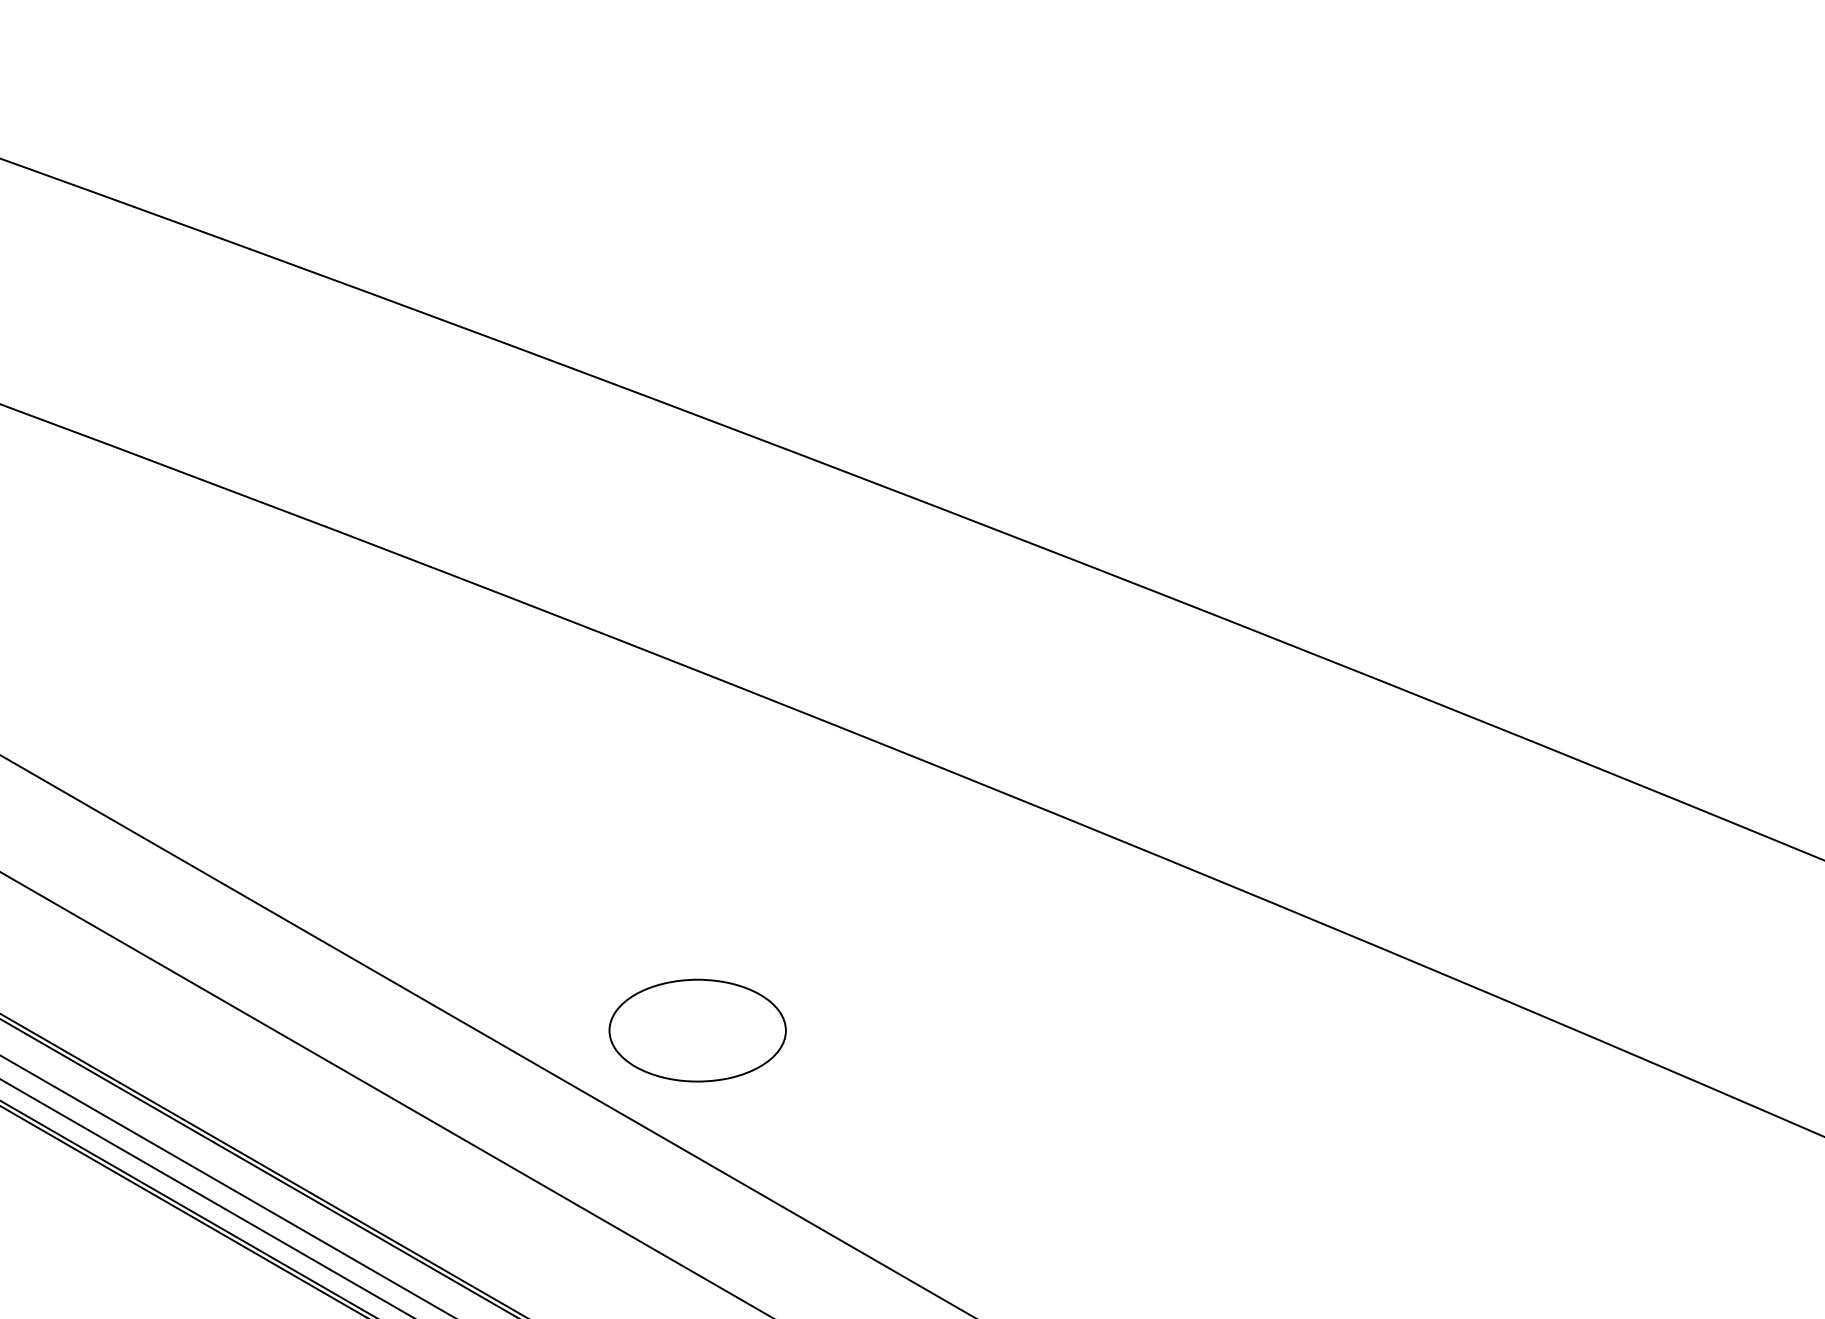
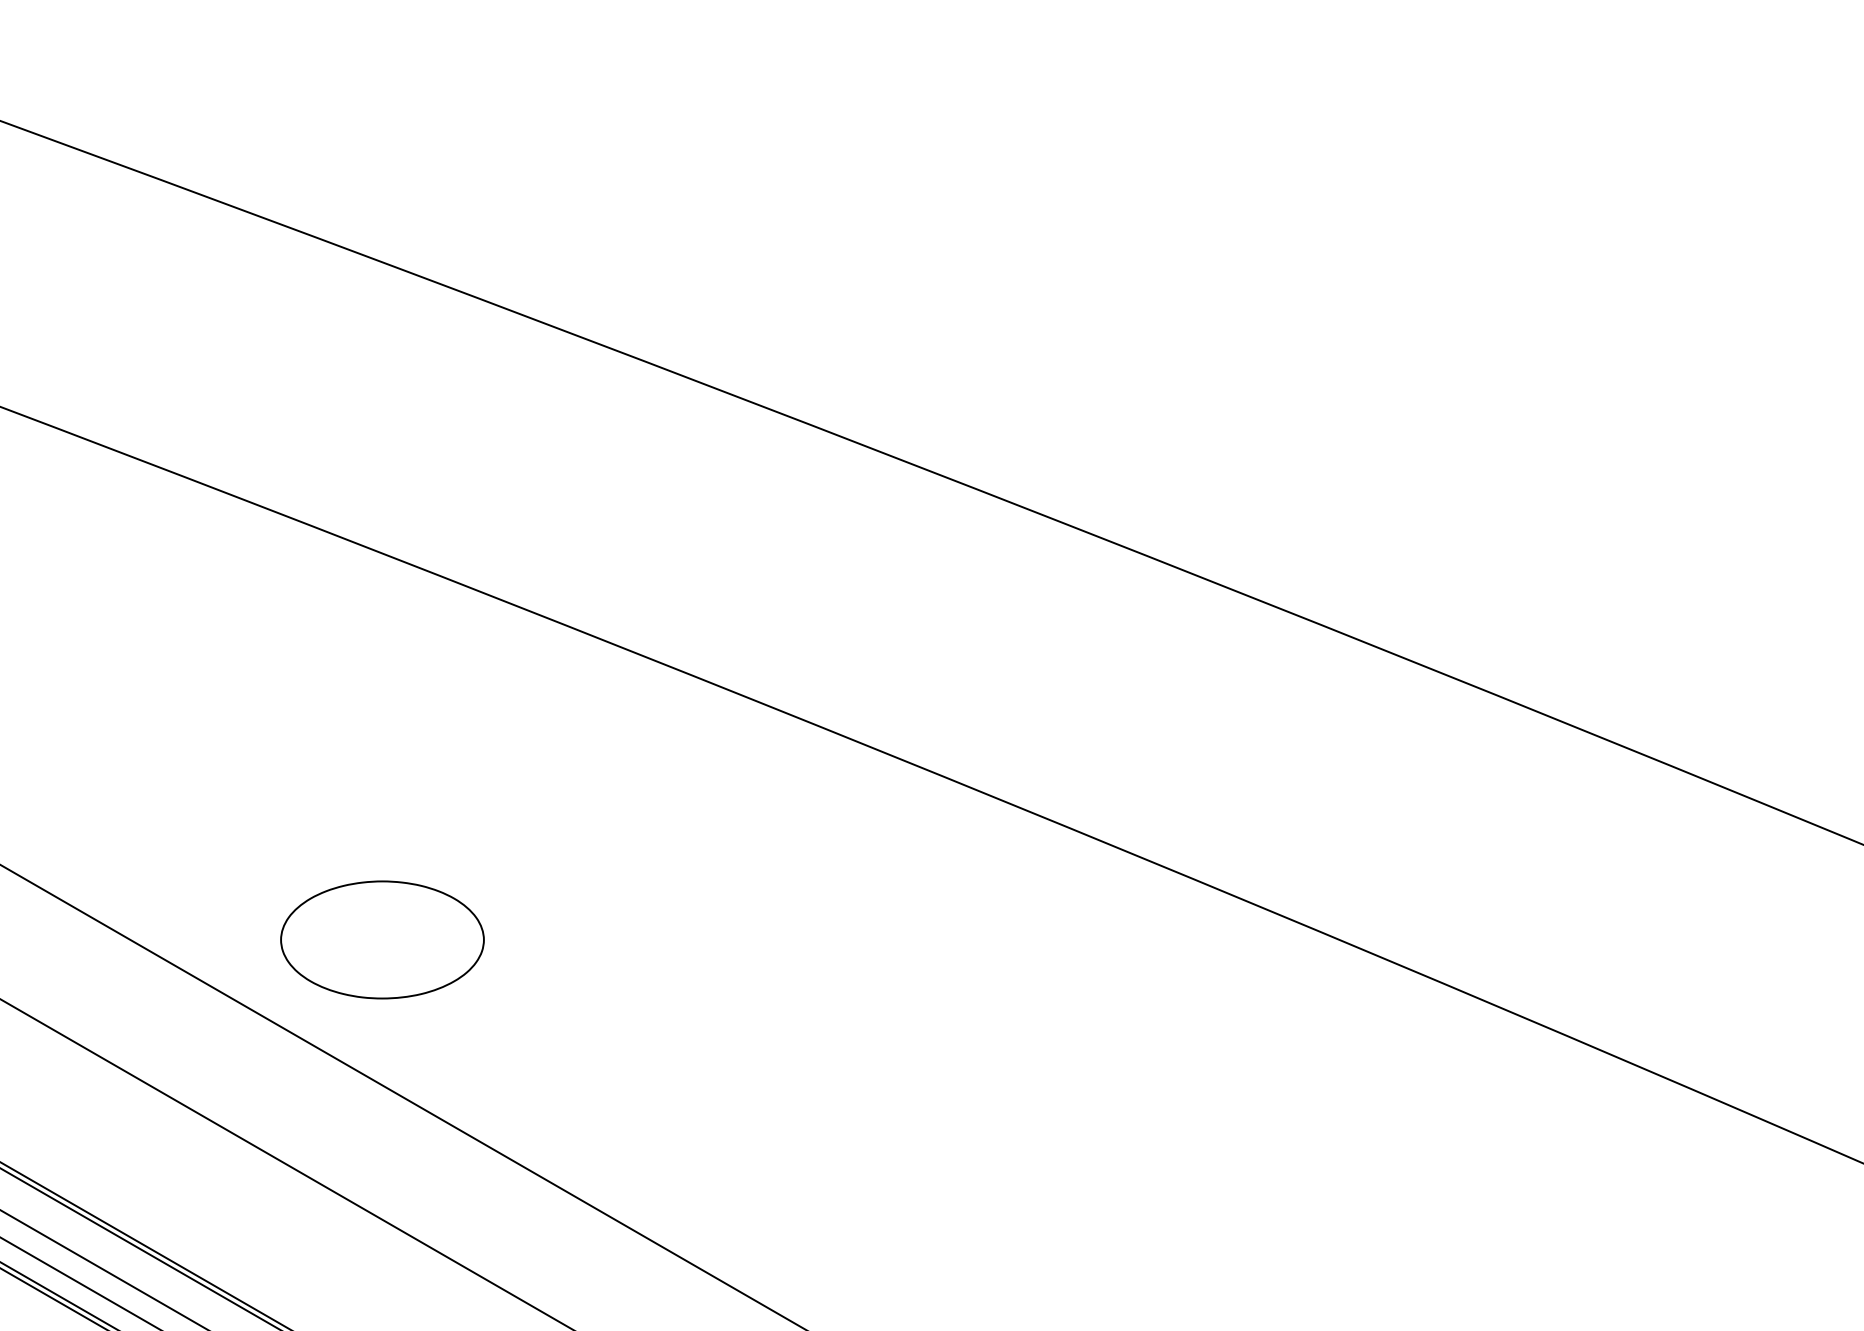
part: (697, 1030) -> (382, 939), moved

